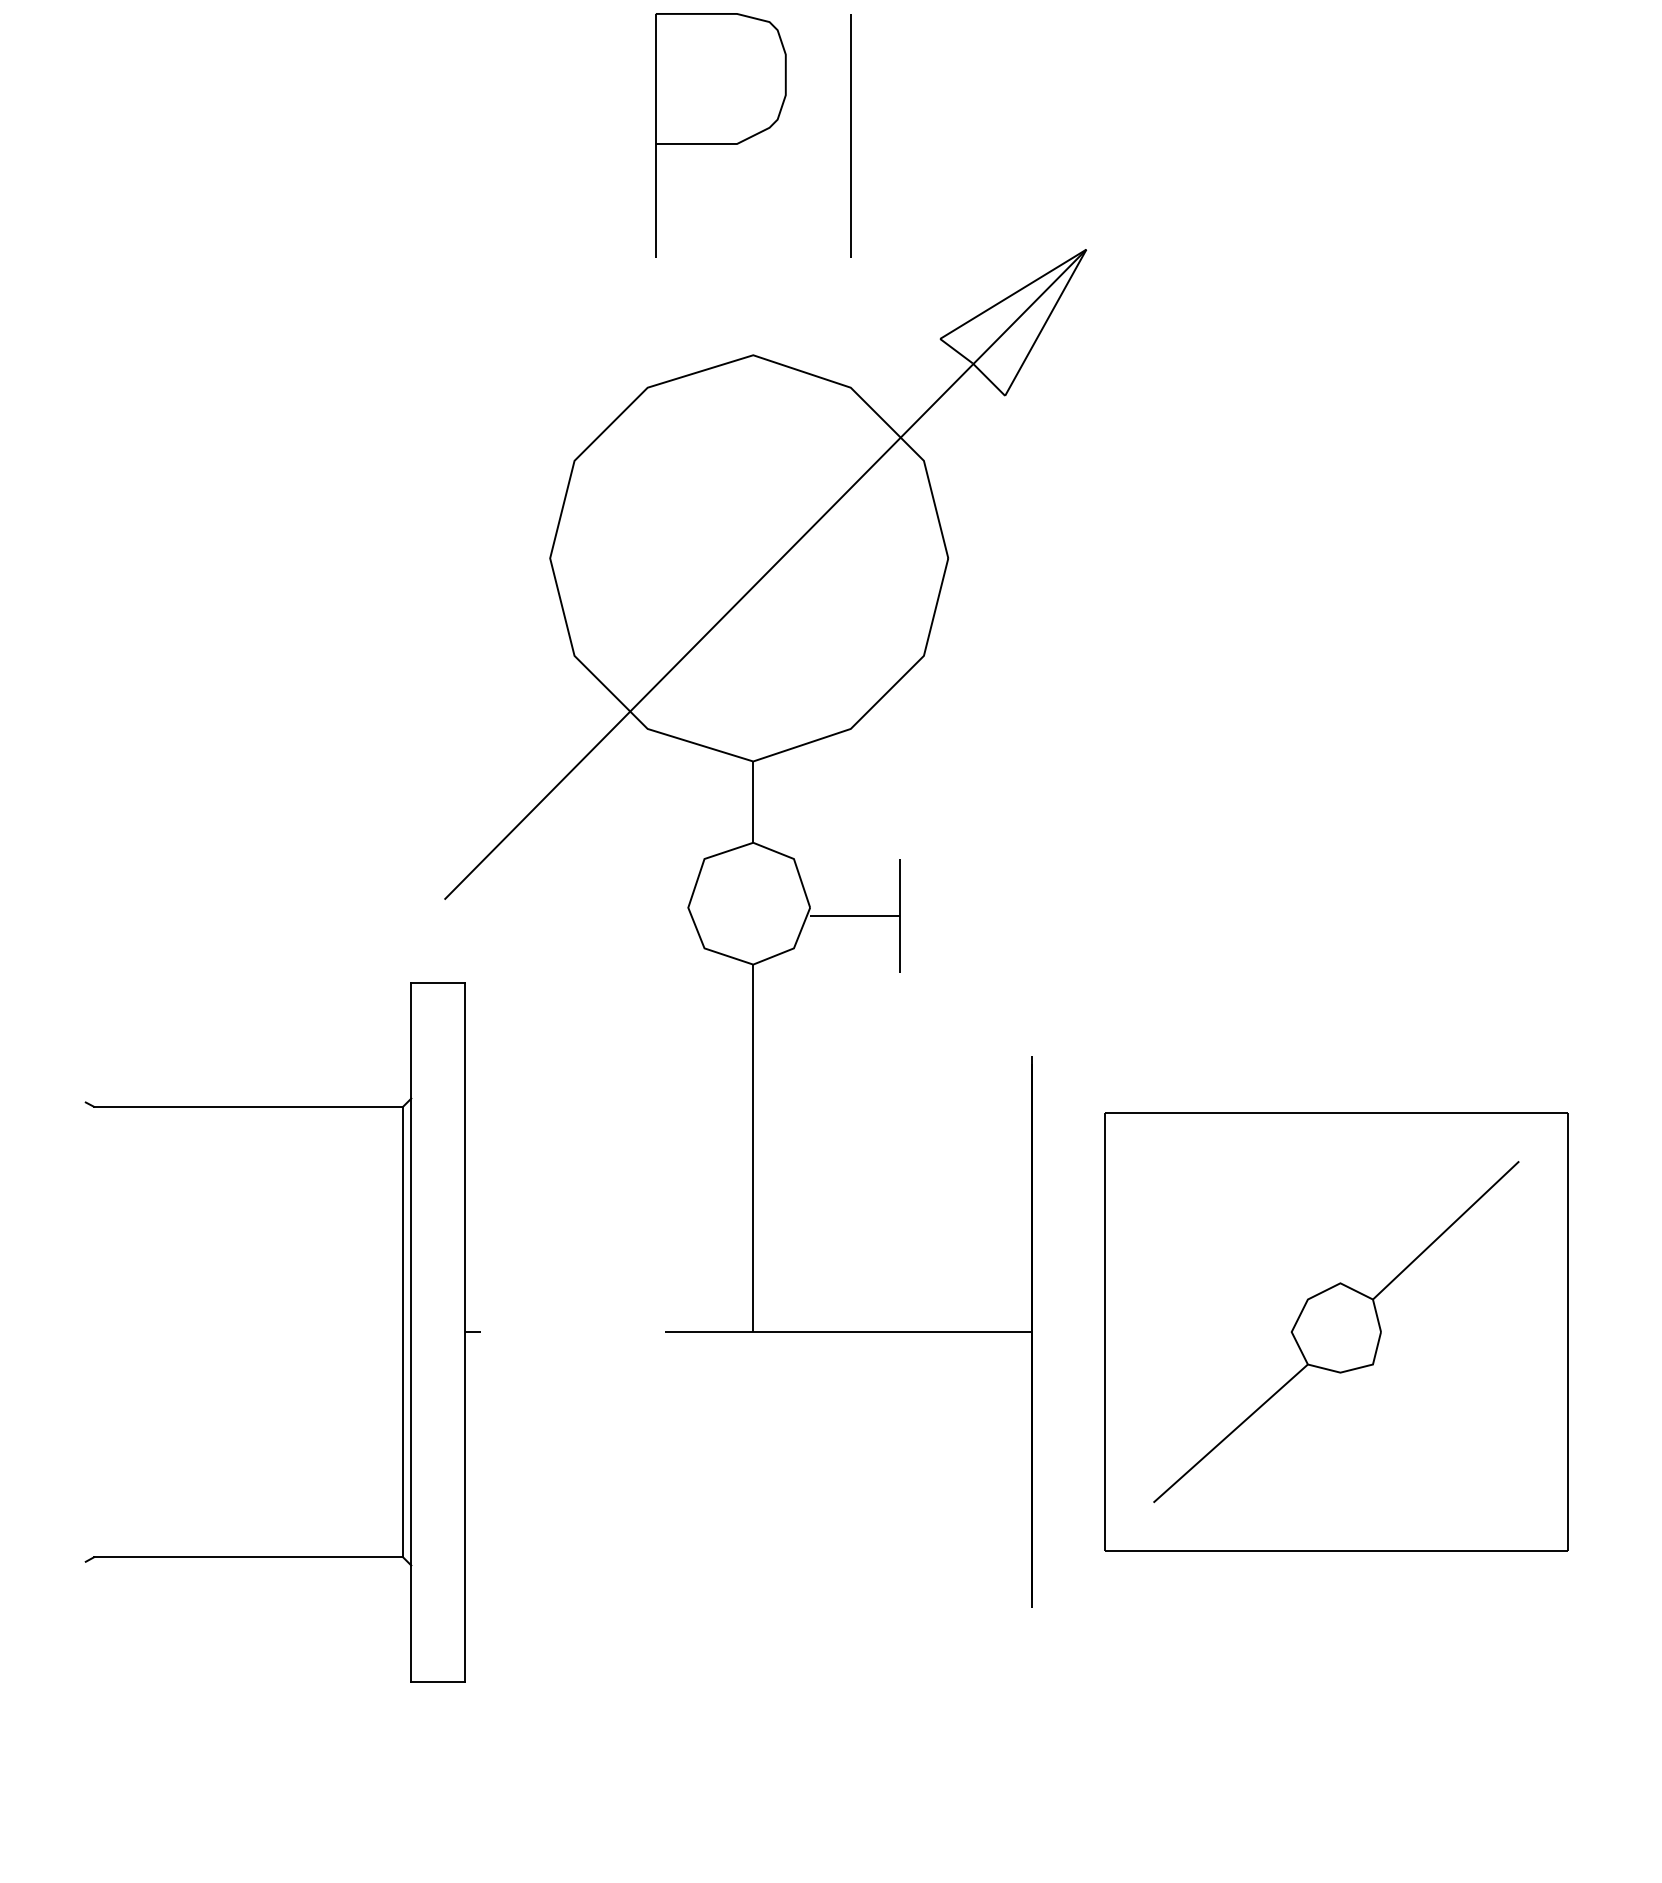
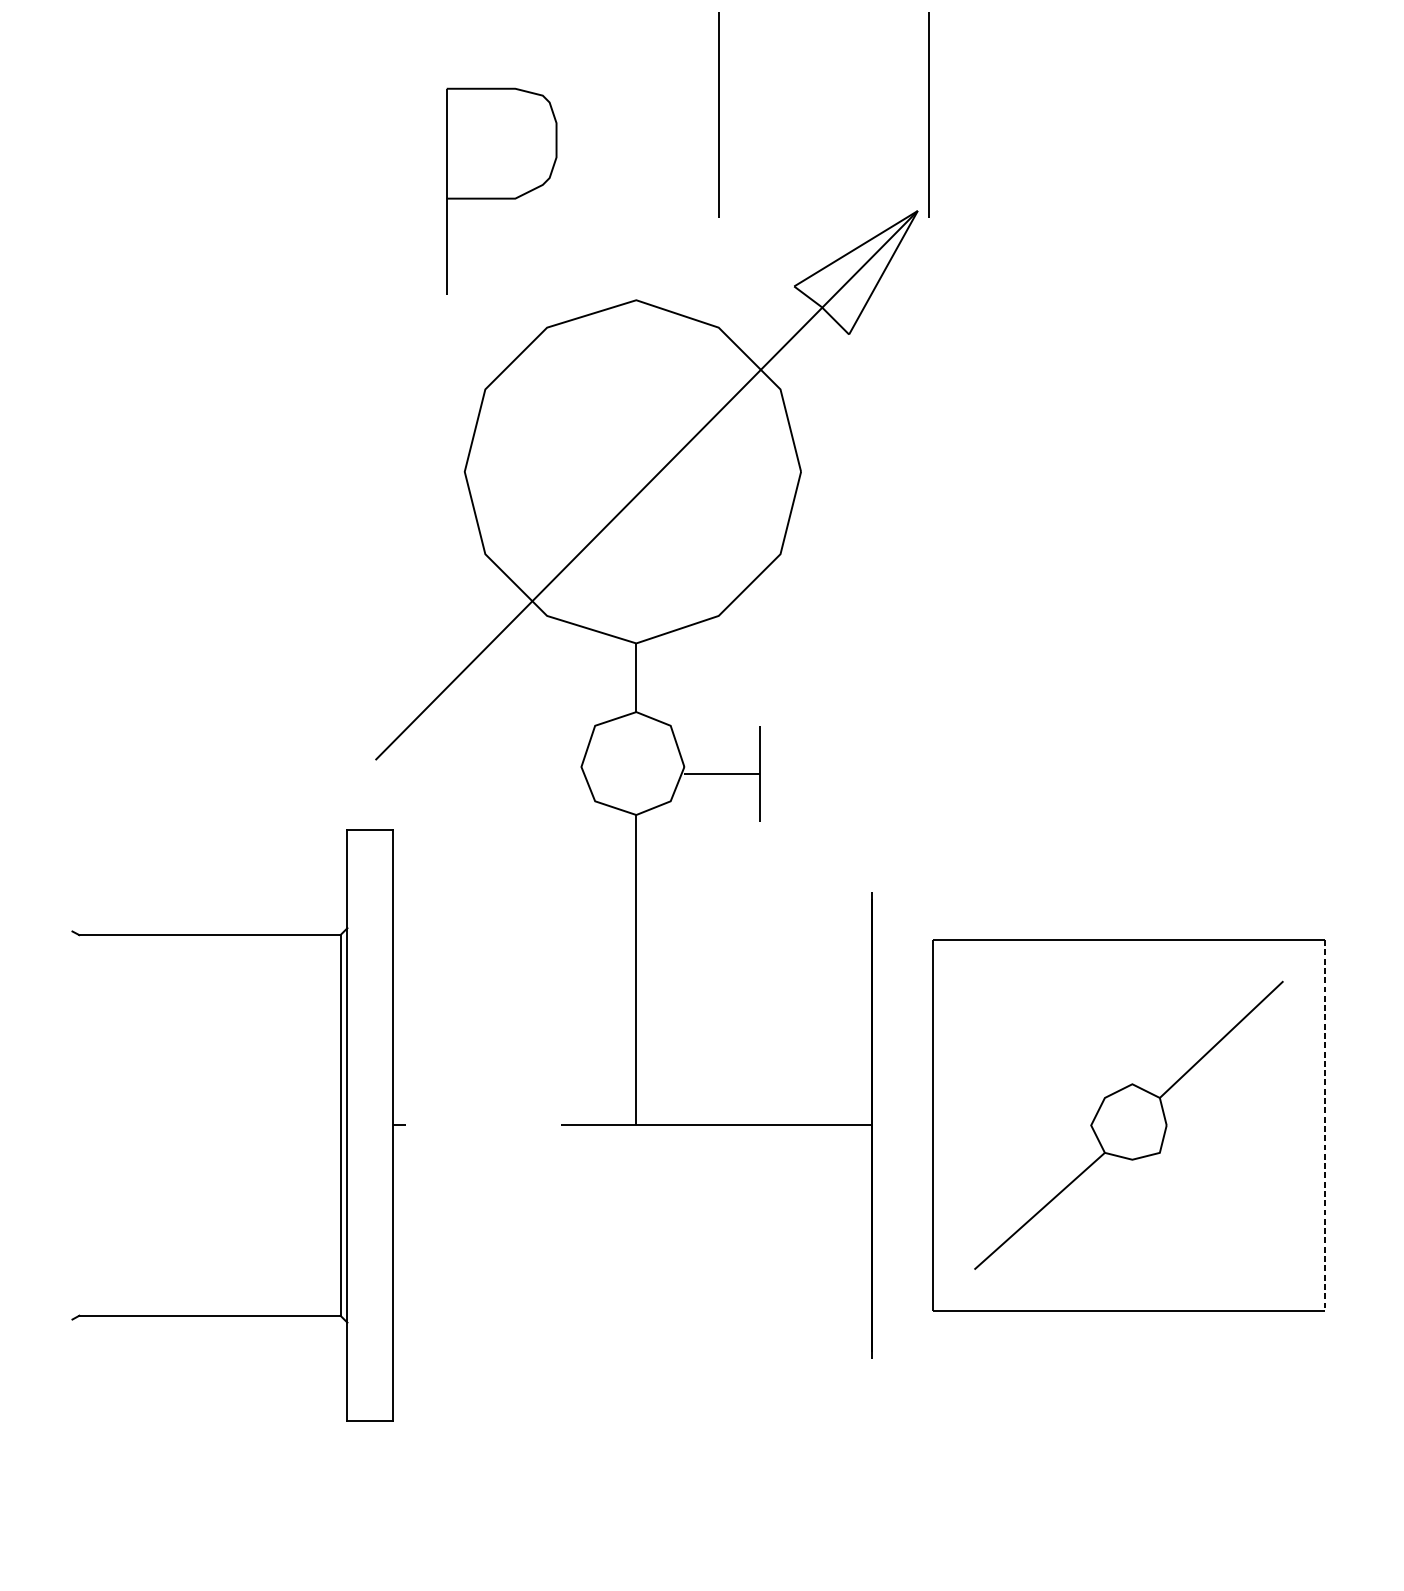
part: (720, 135) -> (501, 191), moved
line: (1099, 135) -> (928, 114), added
line: (1567, 1332) -> (1324, 1125), solid -> dashed

